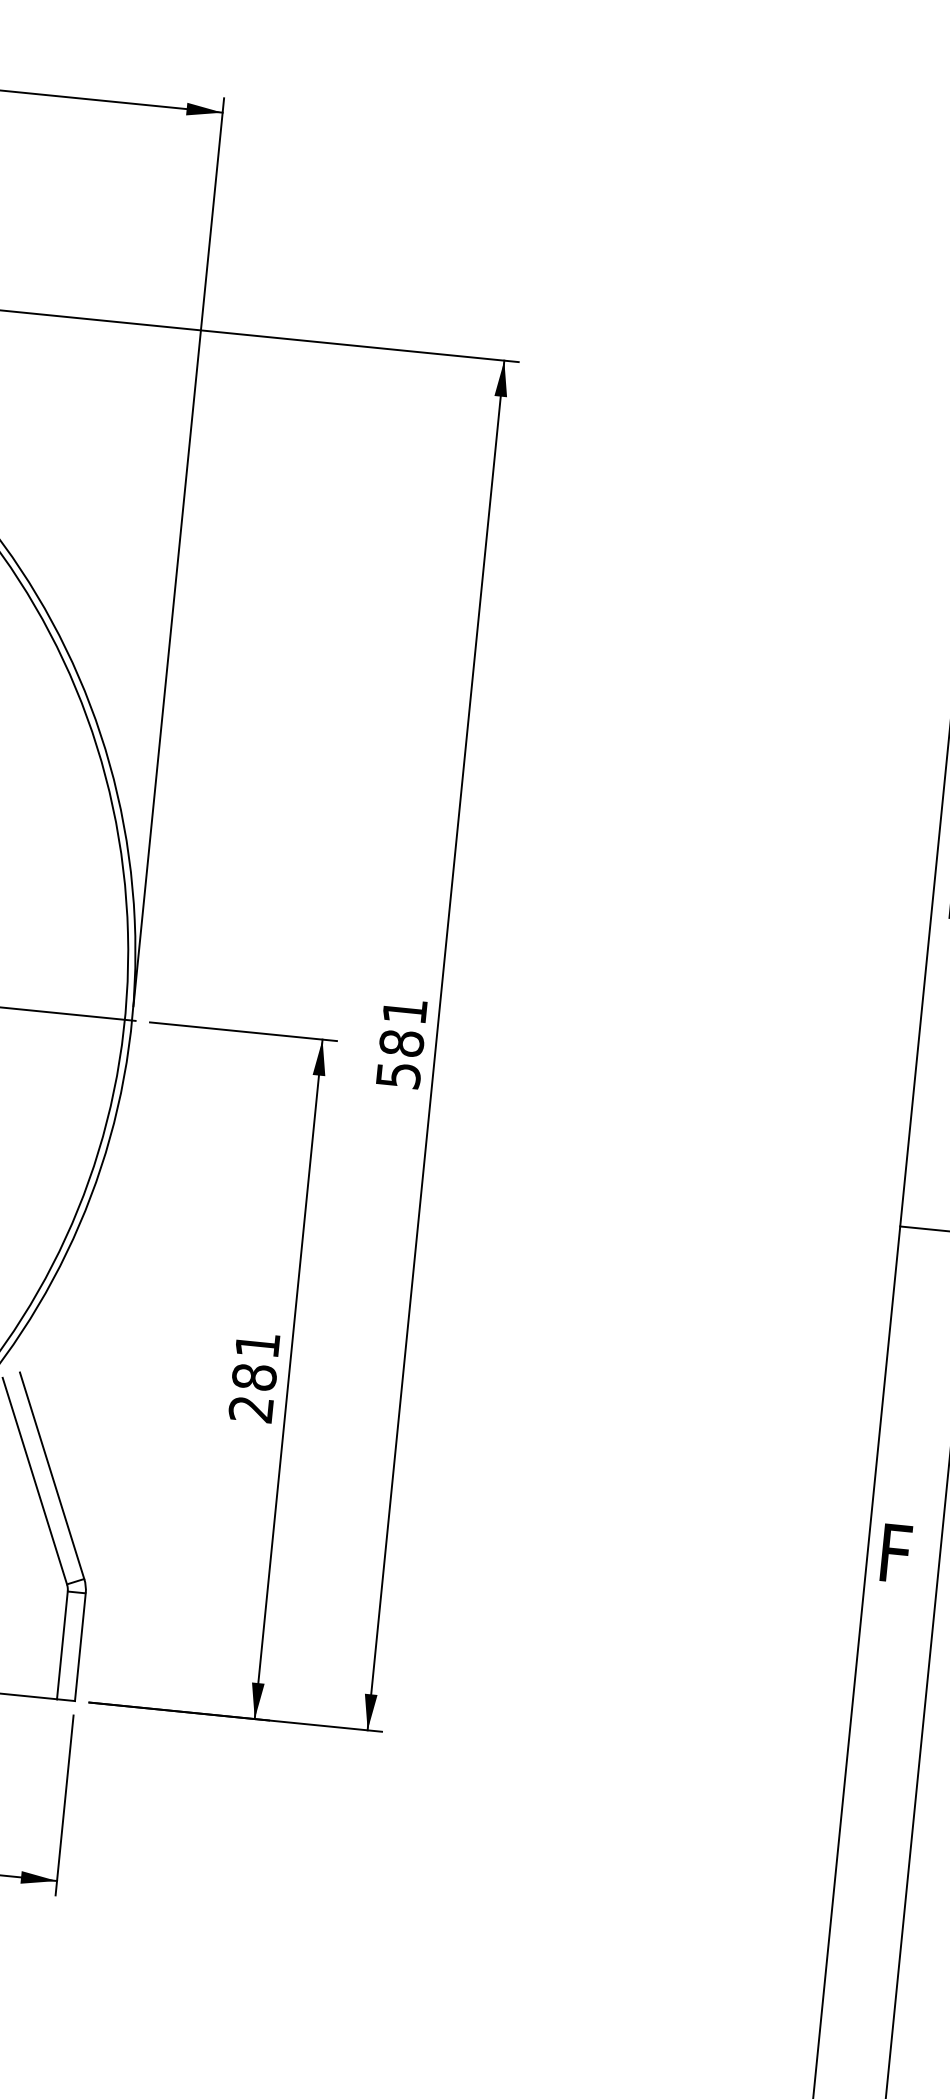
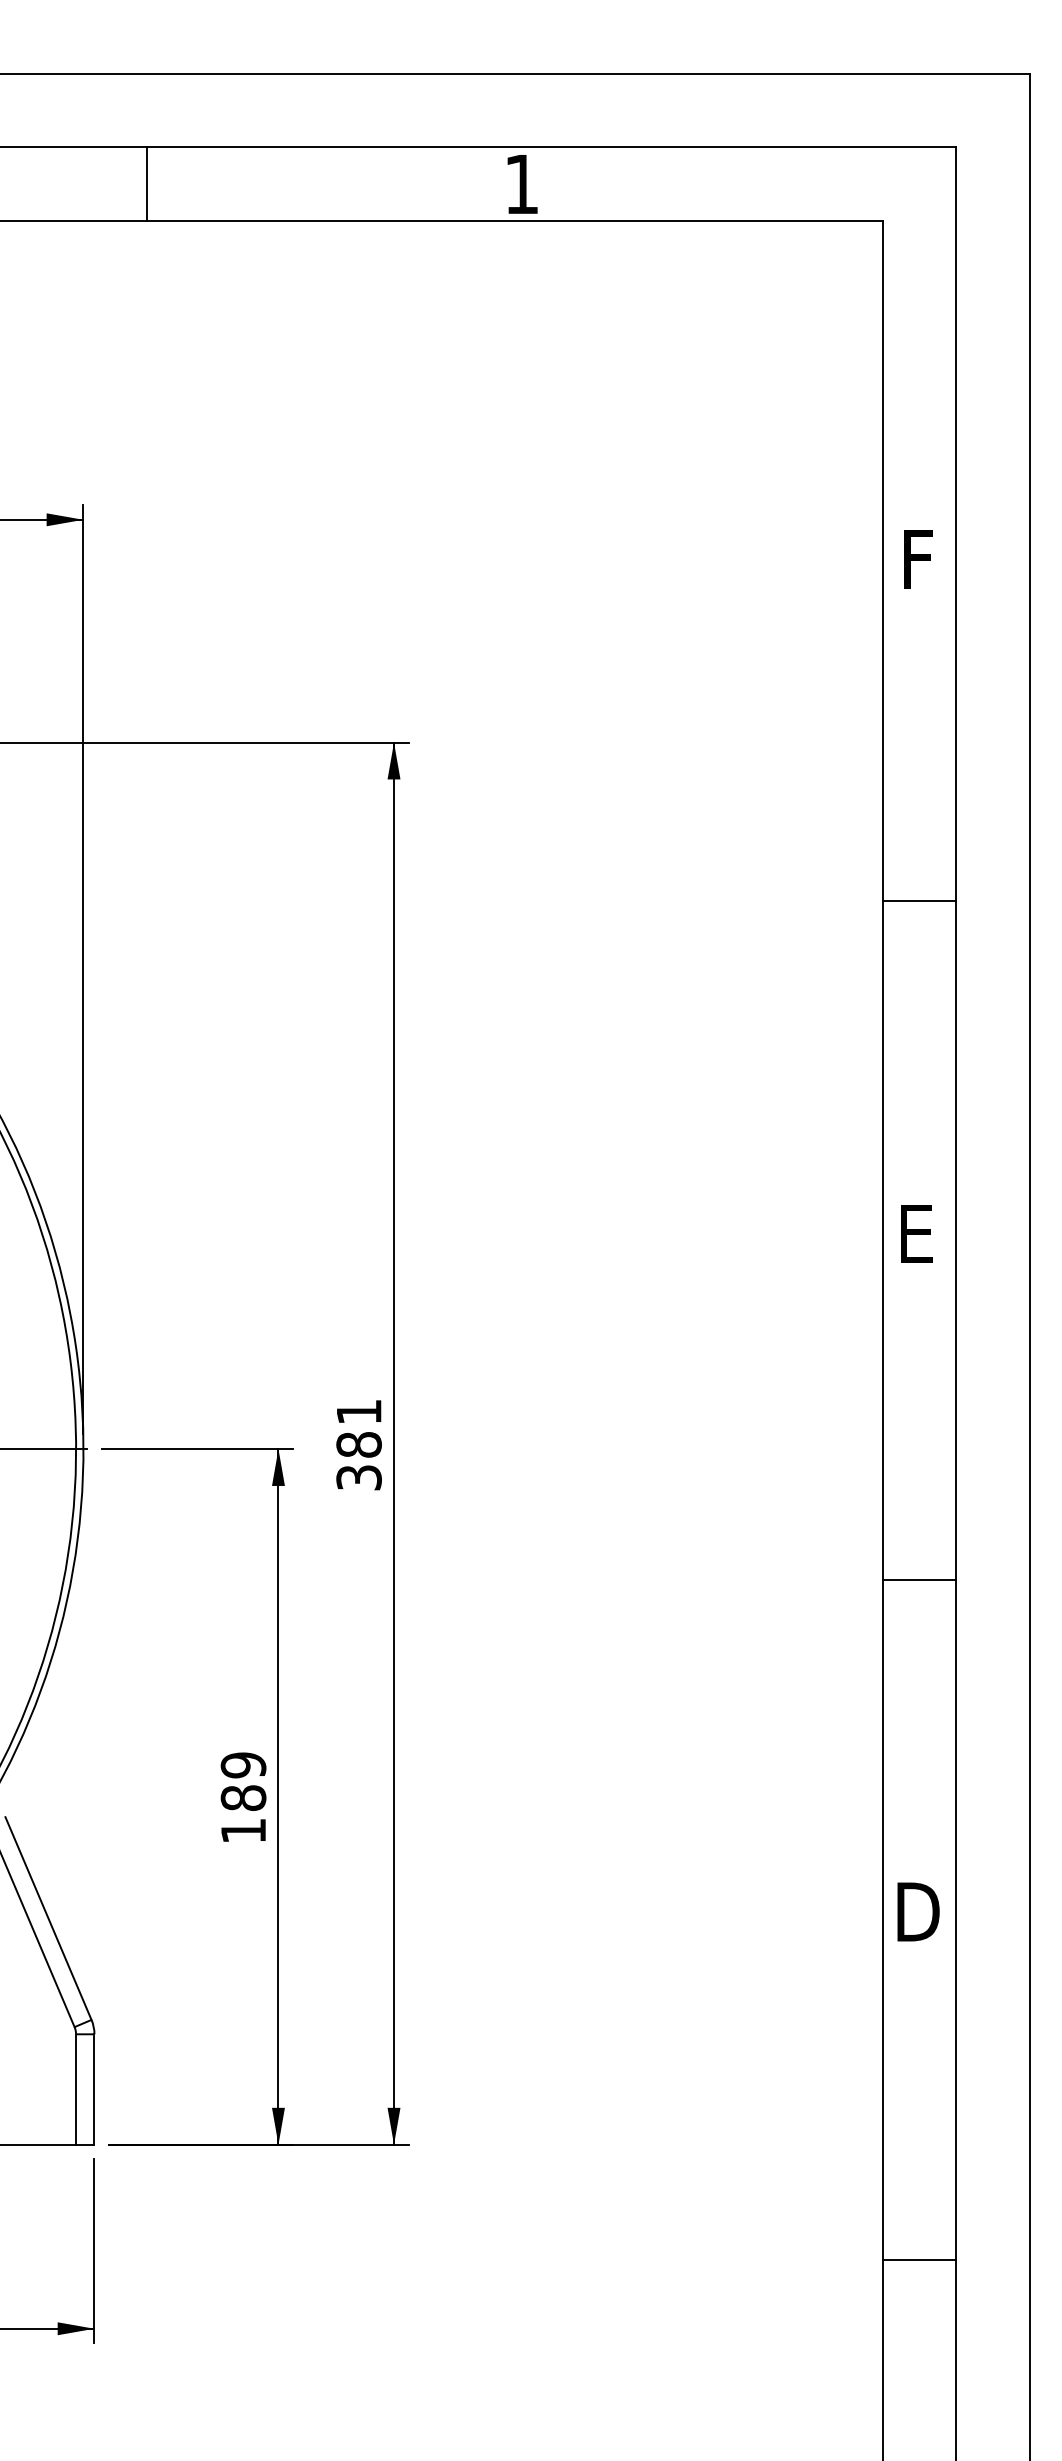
text: (397, 1075) -> (358, 1477), 581 -> 381
text: (254, 1376) -> (243, 1797), 281 -> 189
text: (902, 1553) -> (918, 1911), F -> D
line: (869, 1893) -> (919, 2259), added

